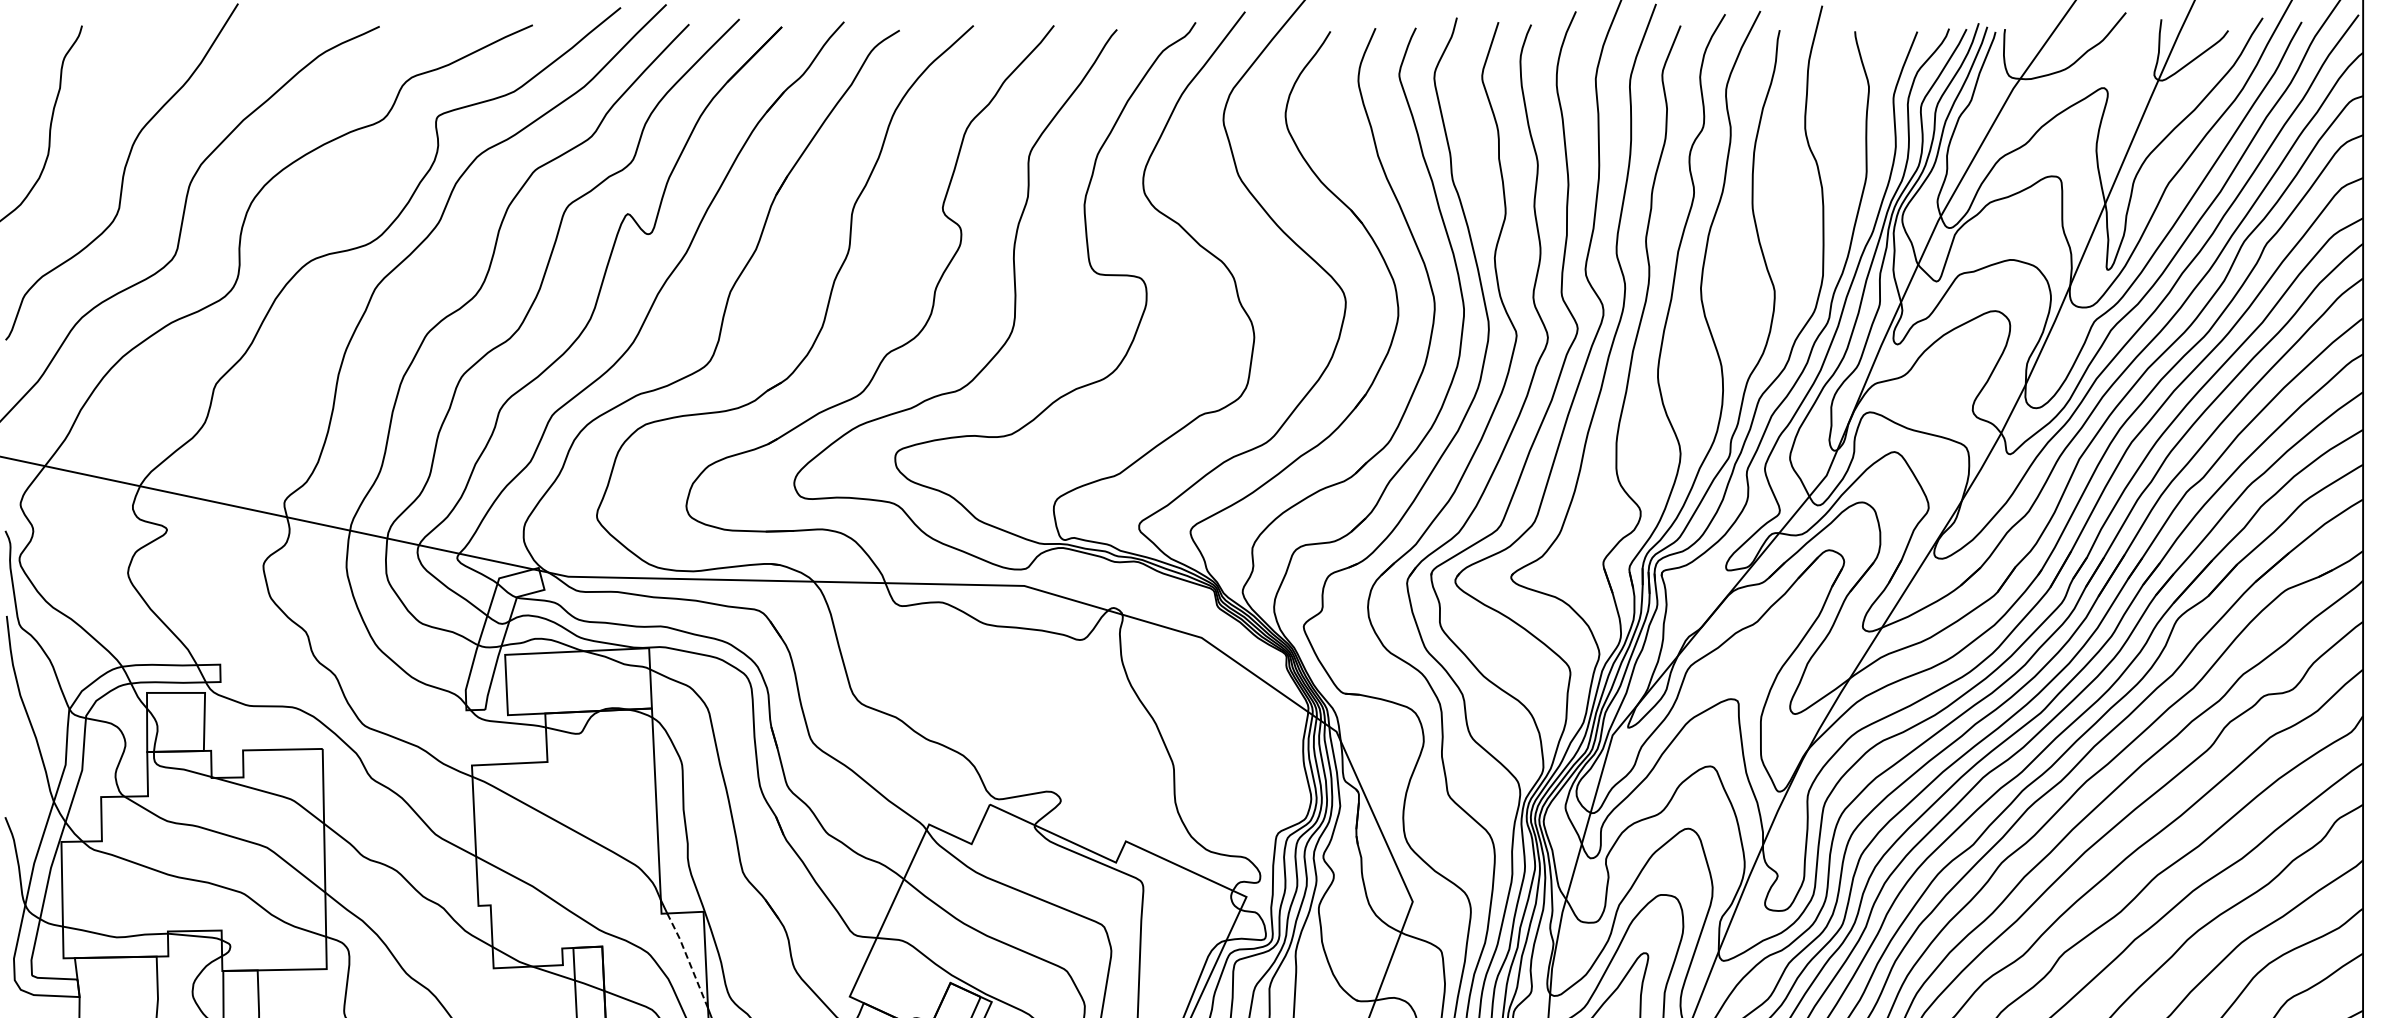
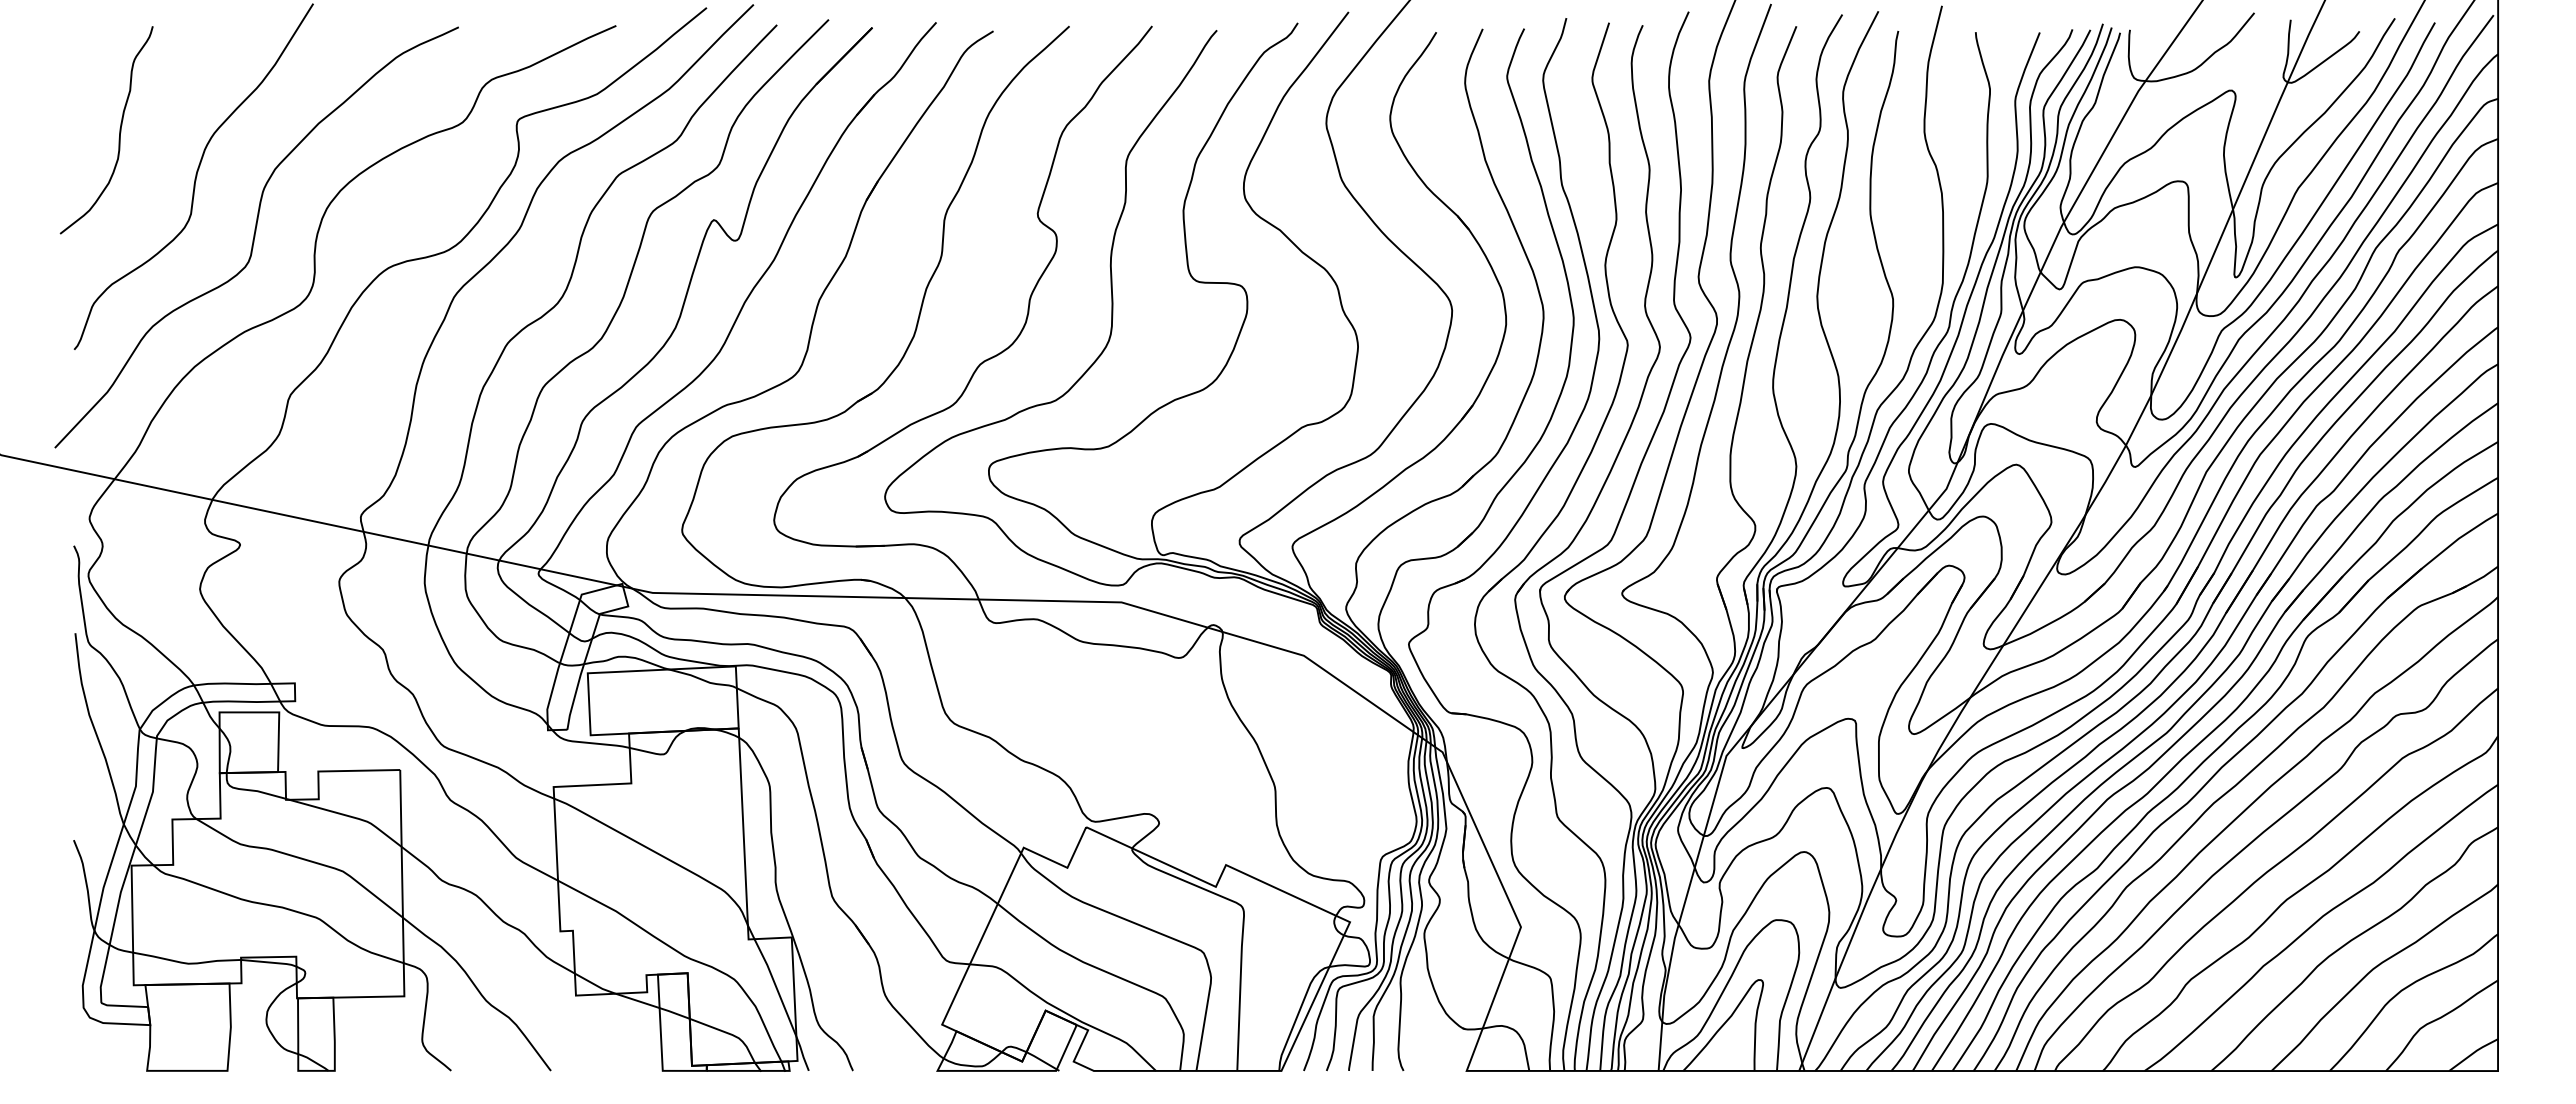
line: (688, 960) -> (776, 987), dashed -> solid

